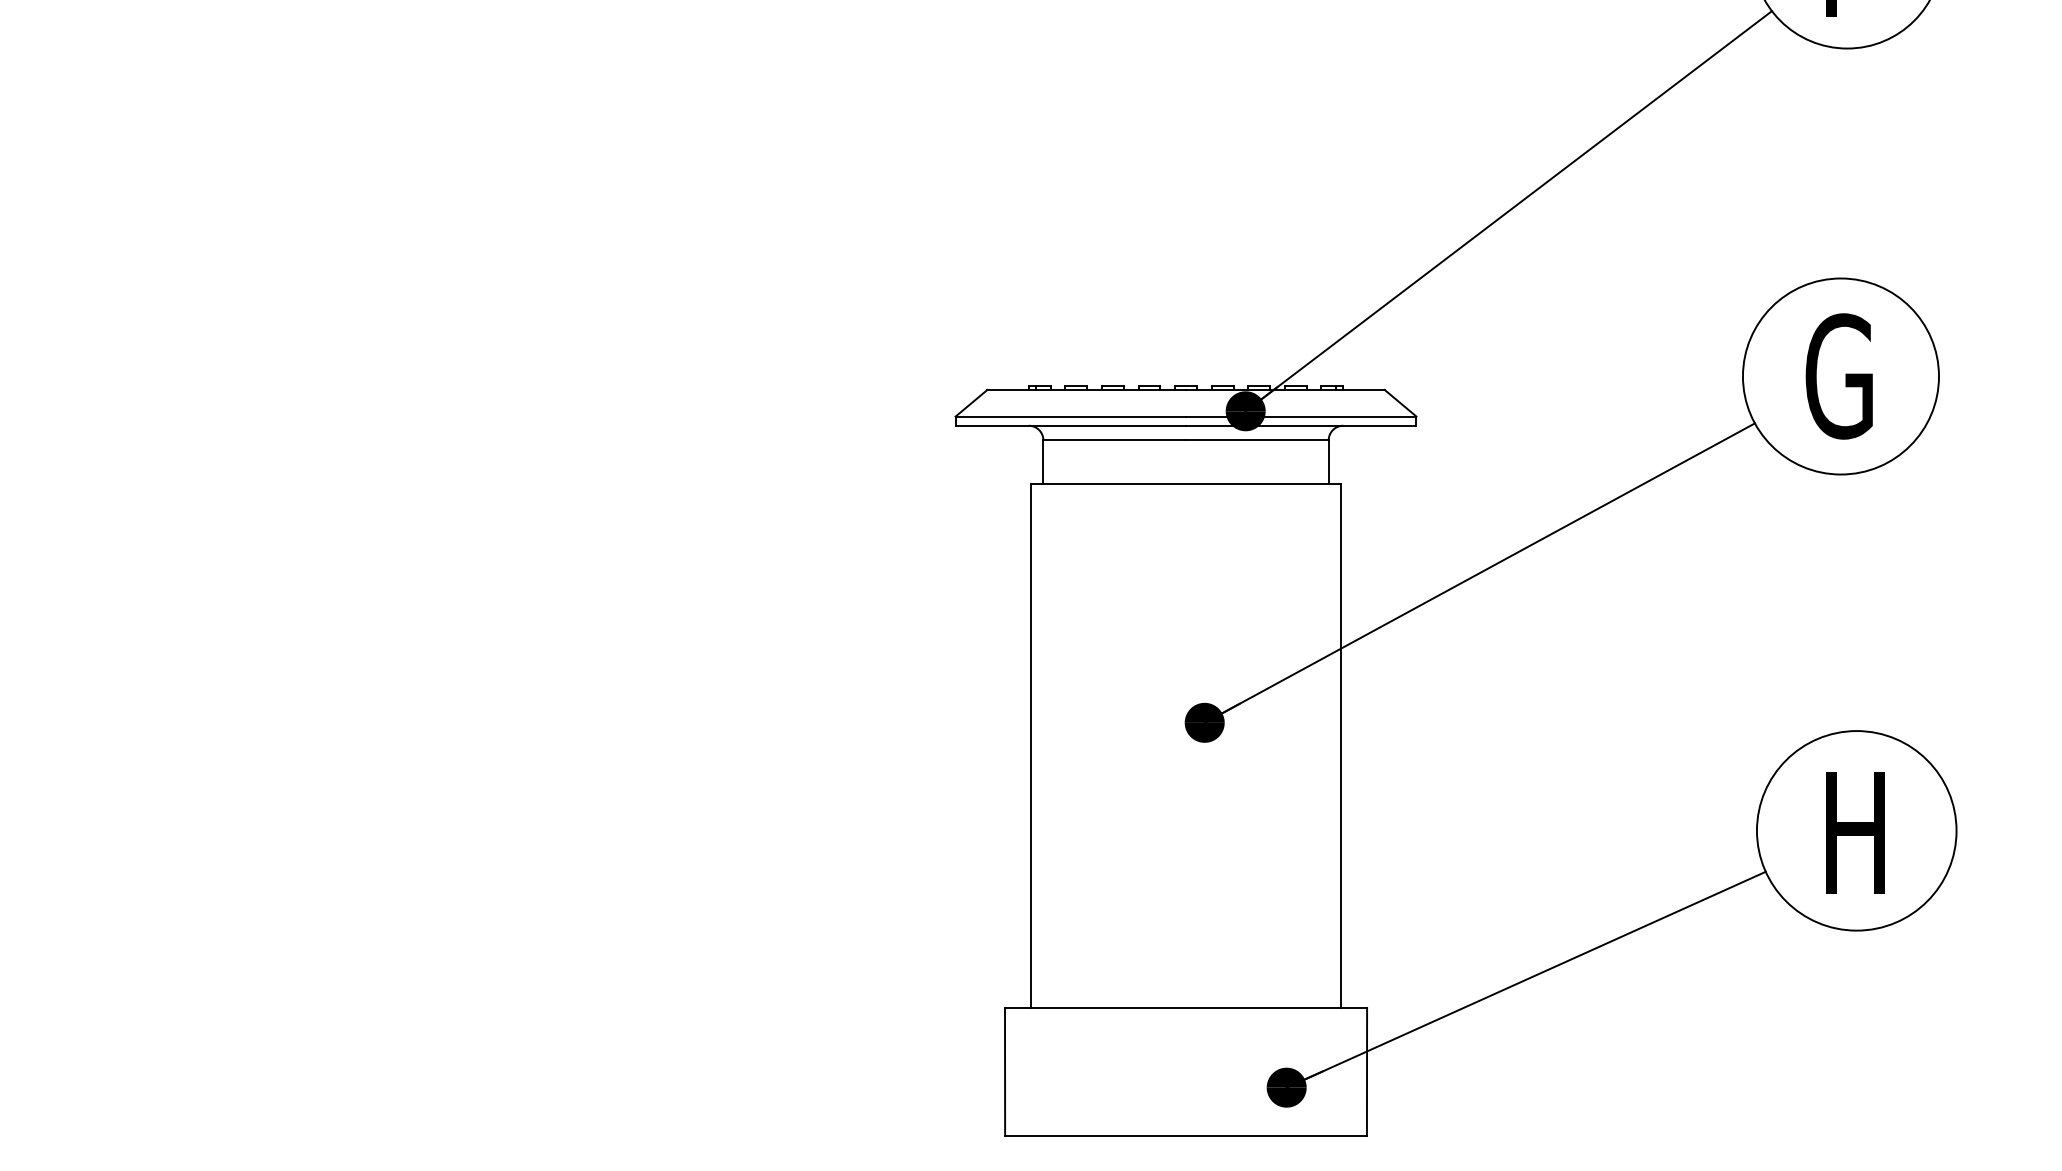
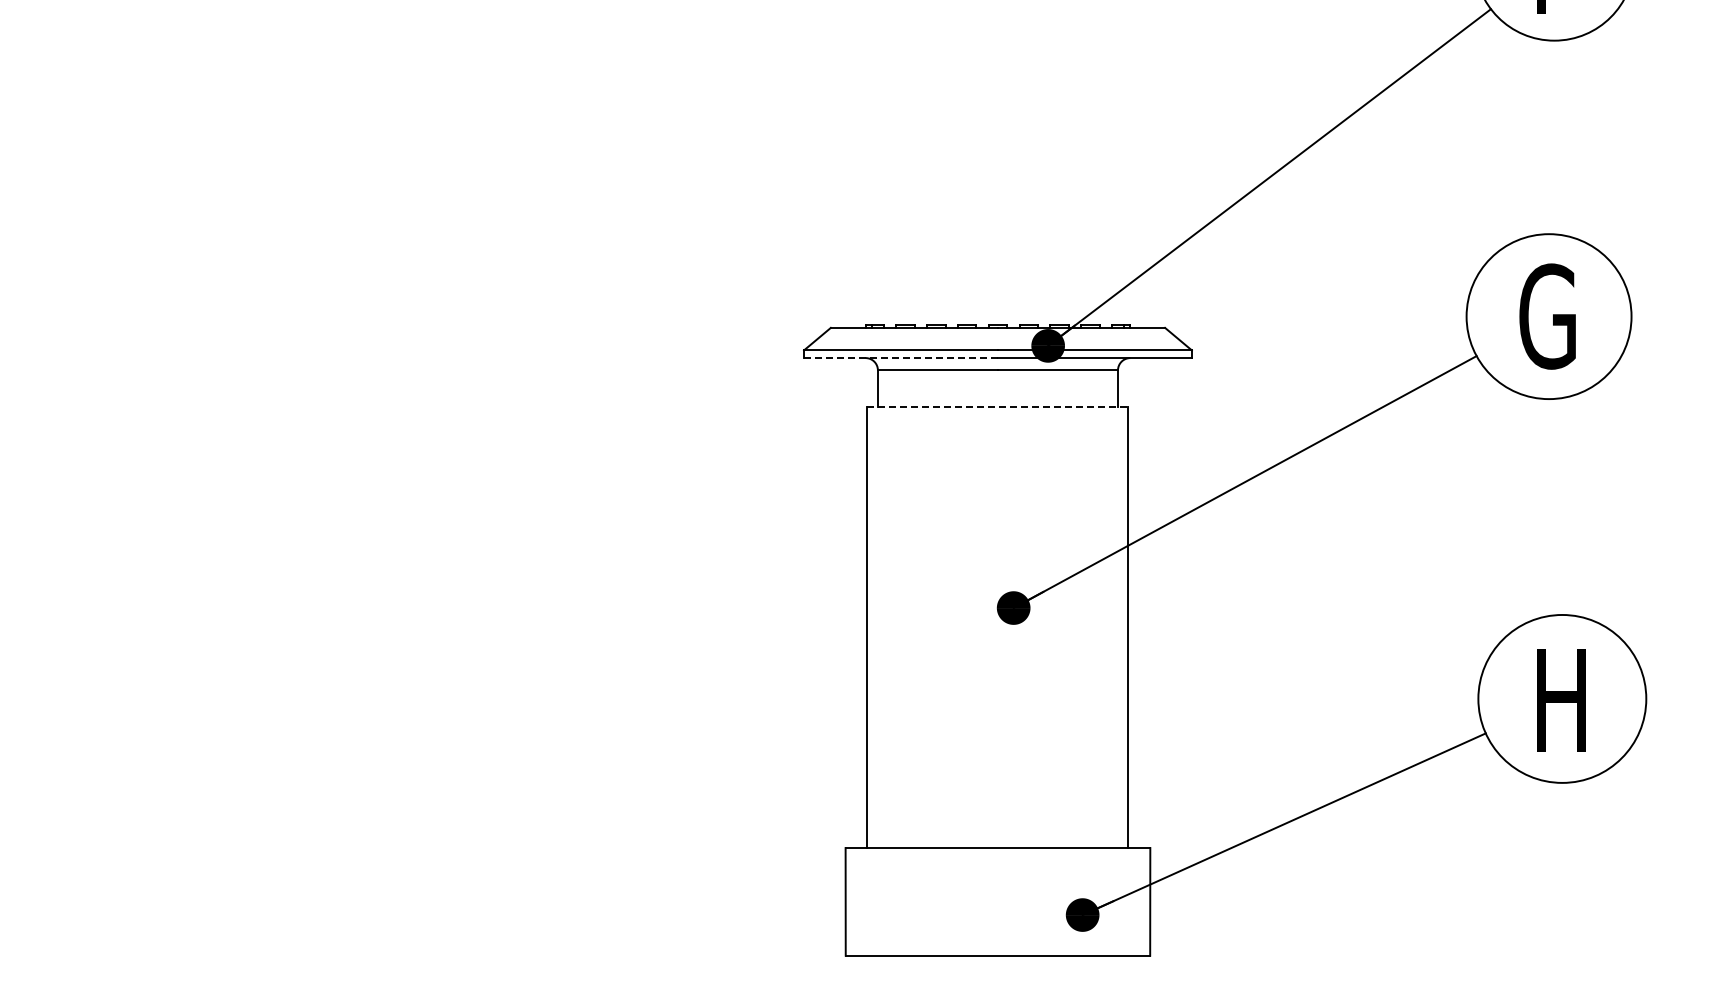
line: (1071, 426) -> (901, 358), solid -> dashed
line: (1186, 484) -> (998, 407), solid -> dashed

